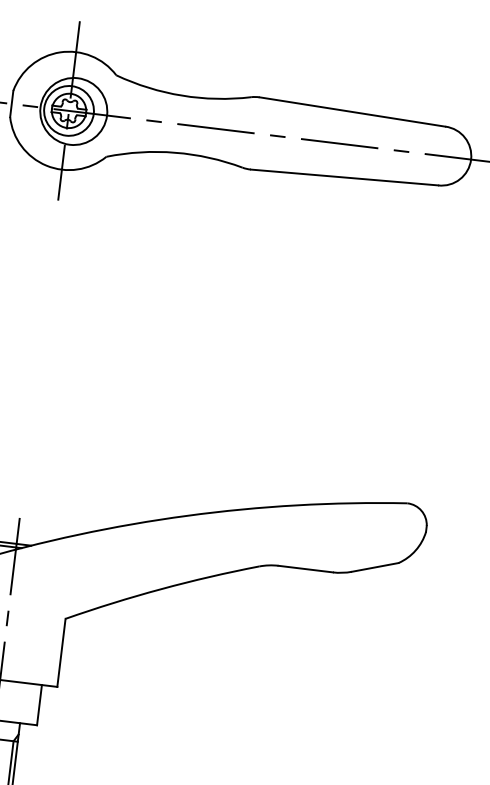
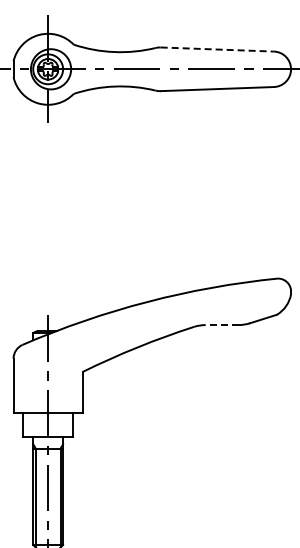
line: (353, 112) -> (217, 49), solid -> dashed
line: (304, 569) -> (221, 325), solid -> dashed

